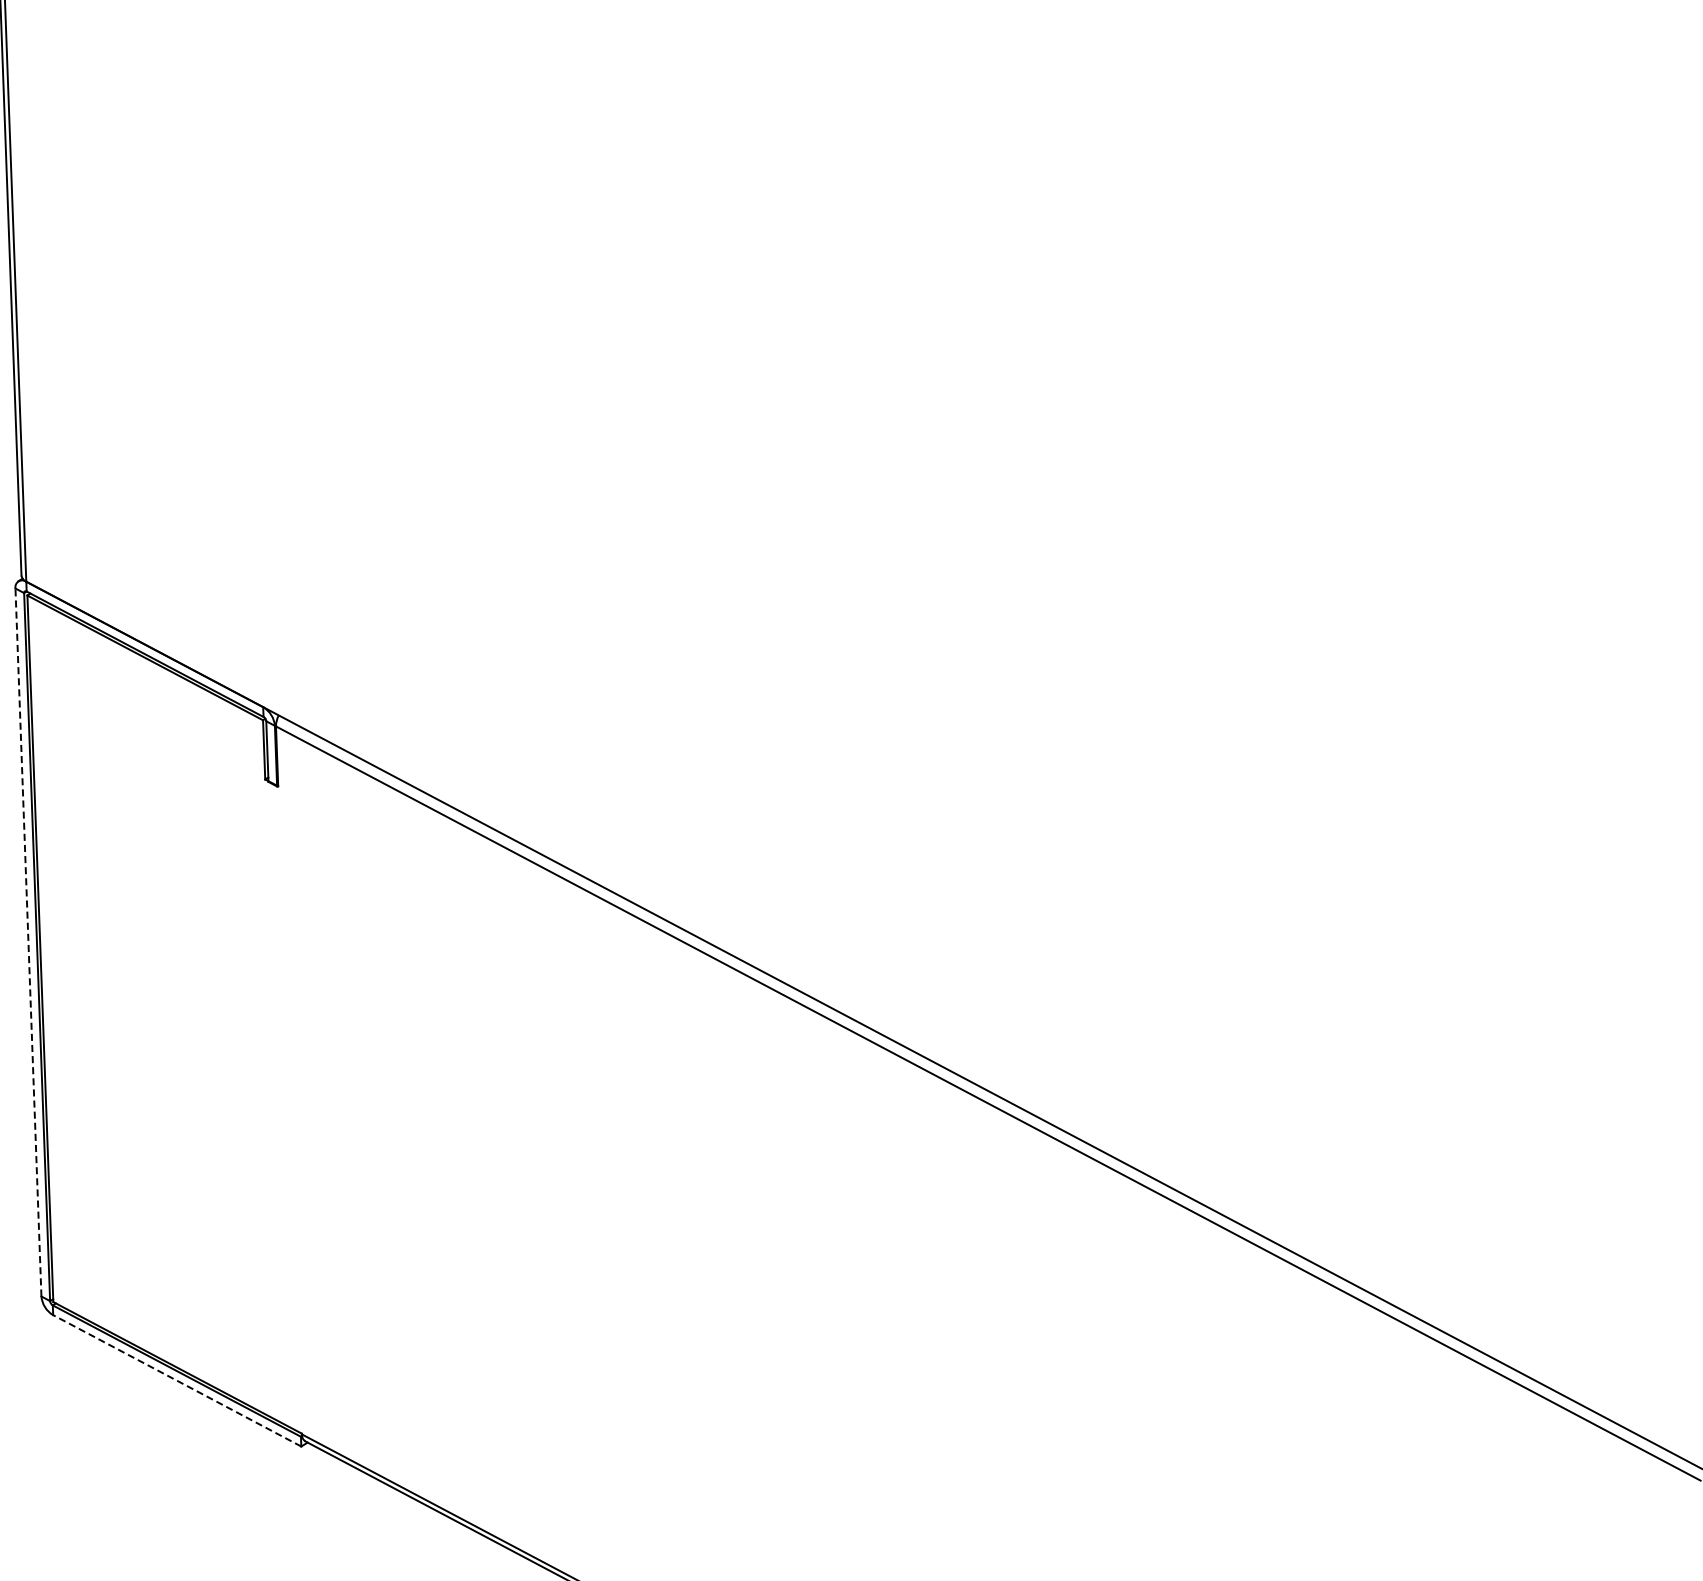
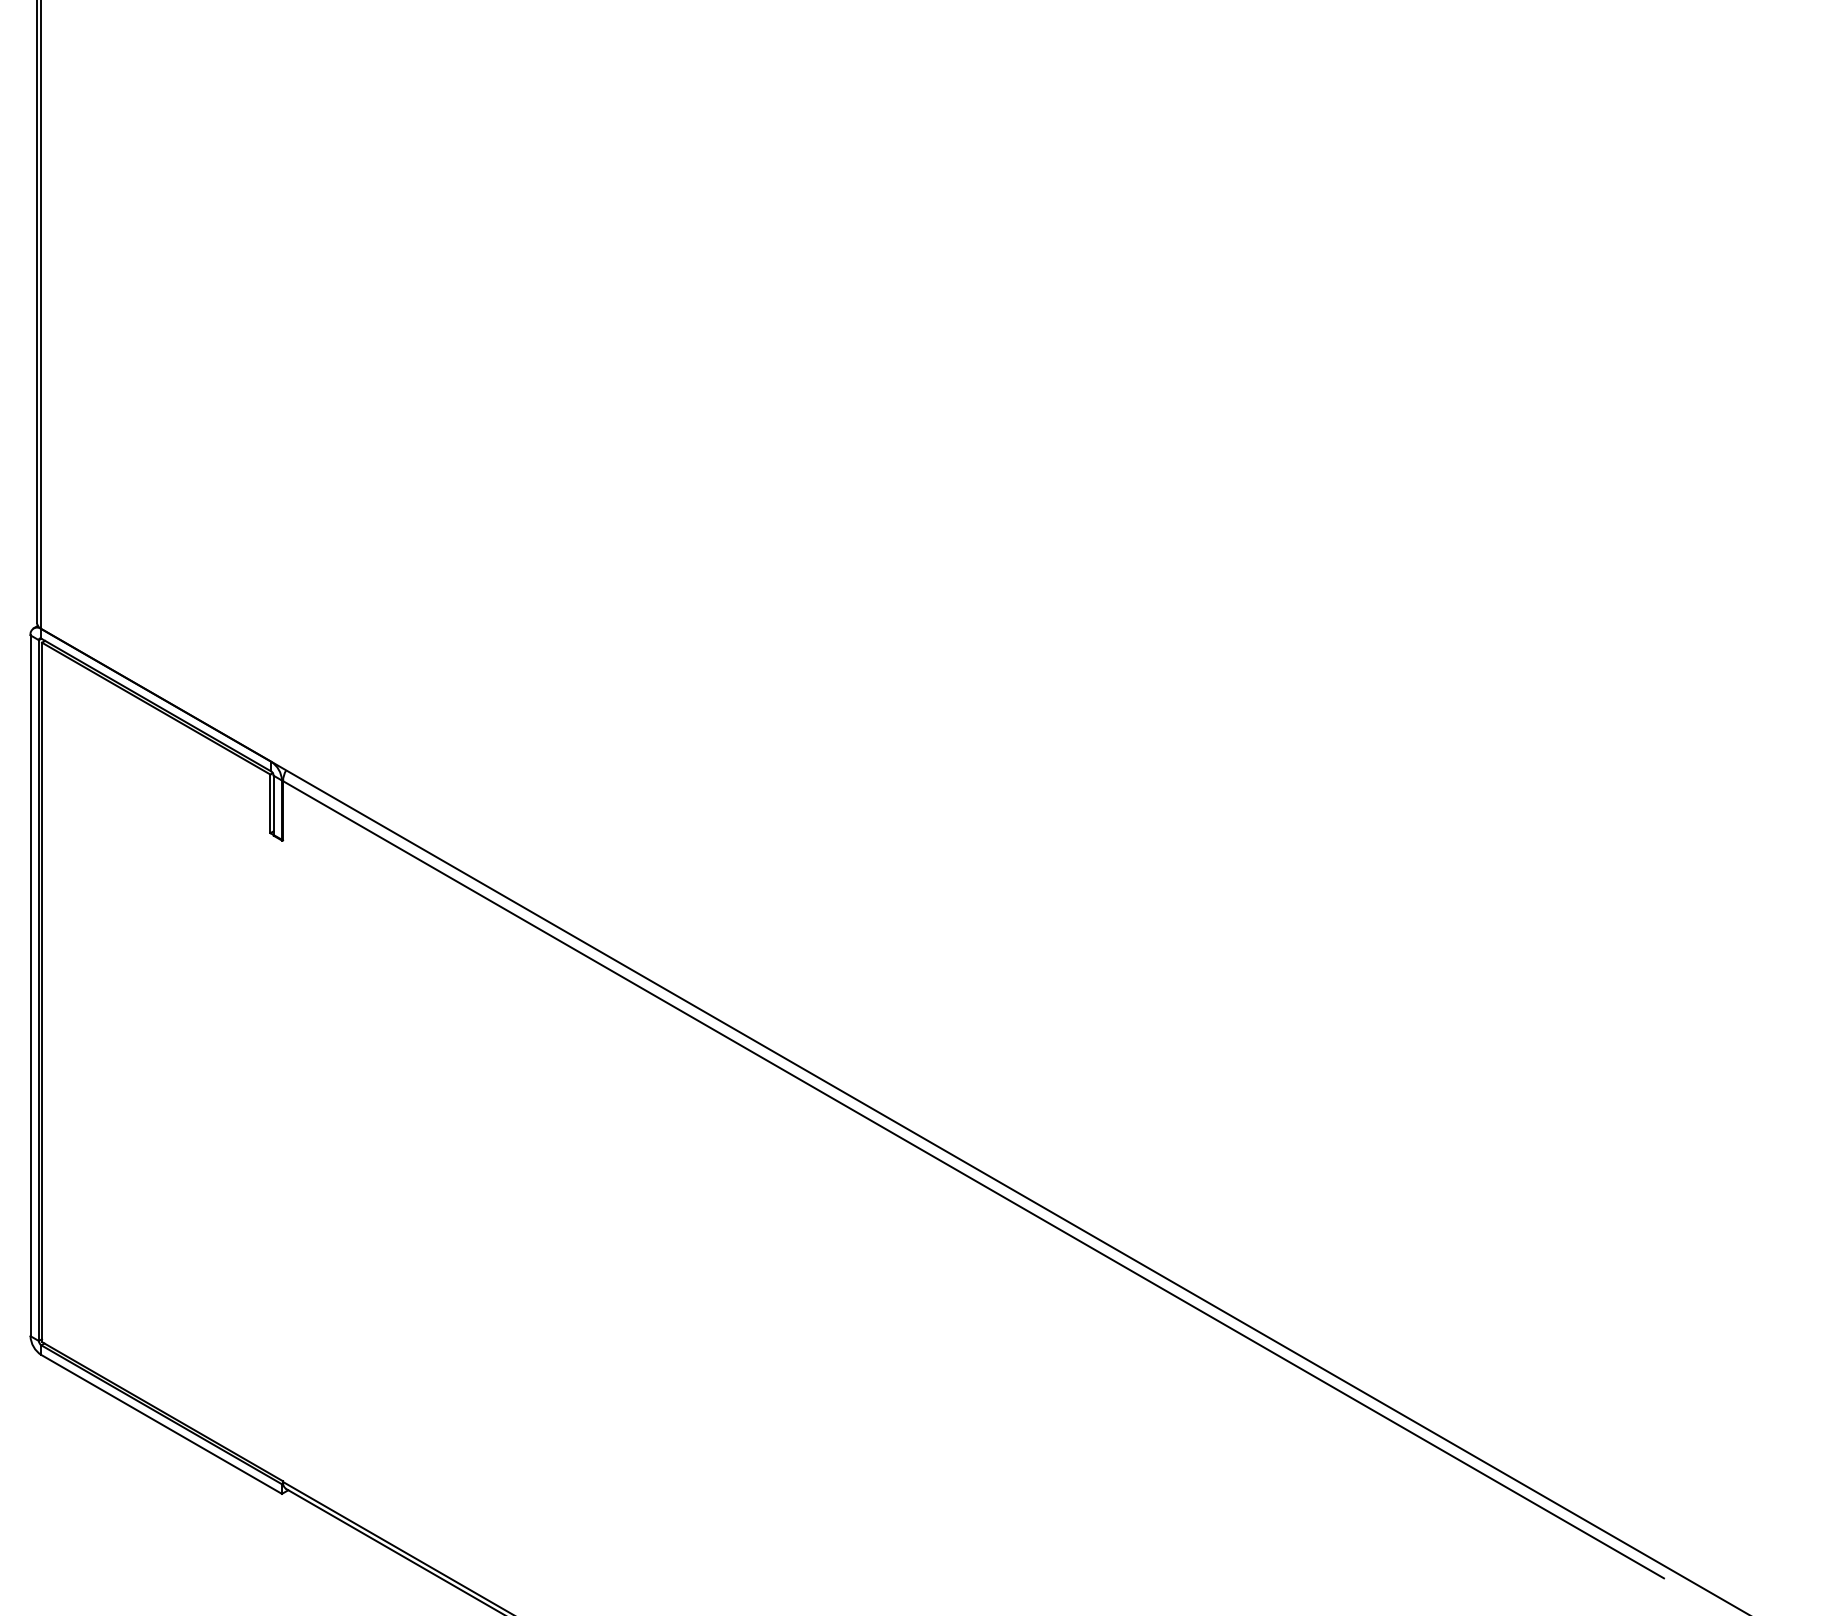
line: (28, 942) -> (30, 985), dashed -> solid
line: (177, 1380) -> (161, 1424), dashed -> solid

